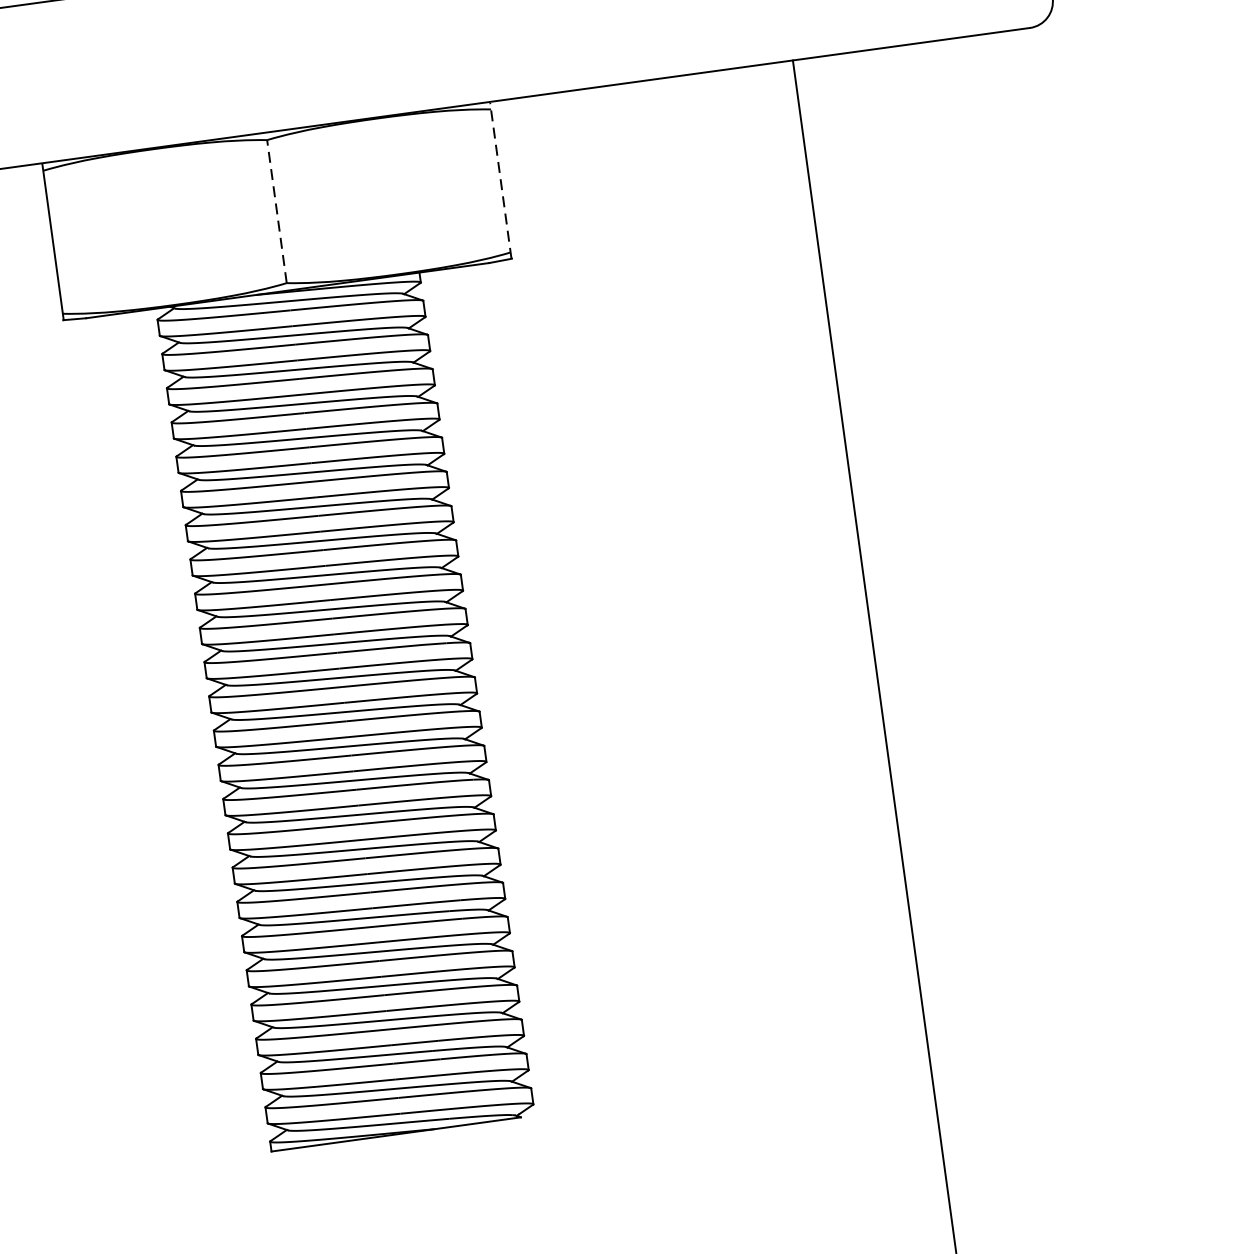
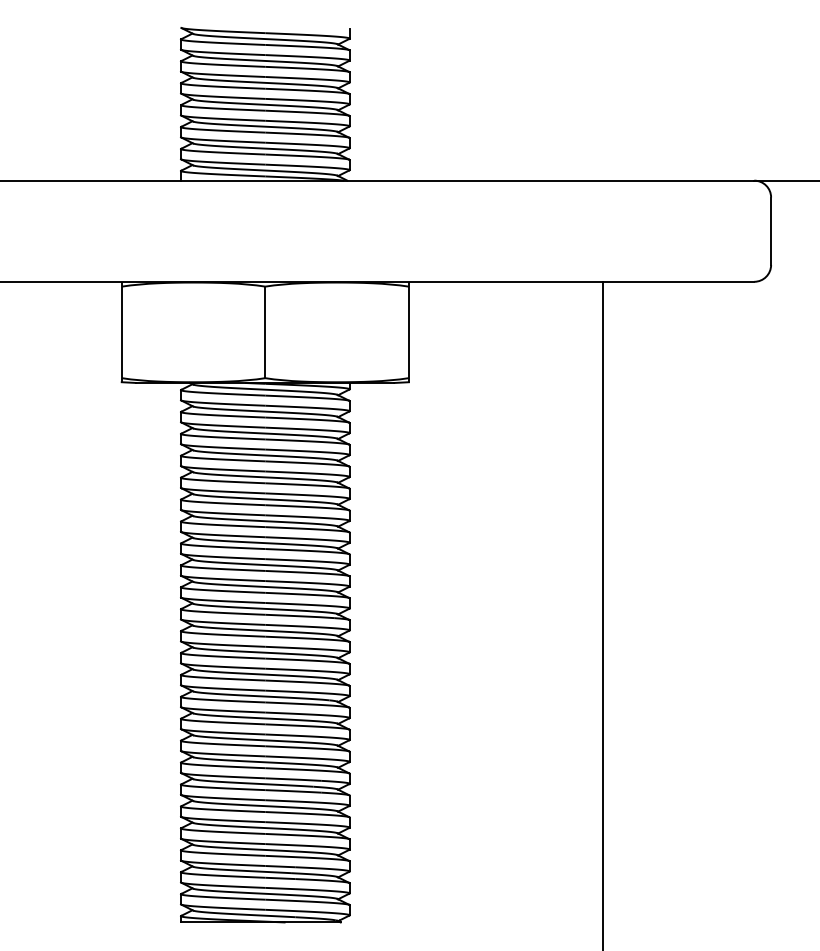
line: (500, 181) -> (408, 332), dashed -> solid
line: (277, 211) -> (265, 332), dashed -> solid

